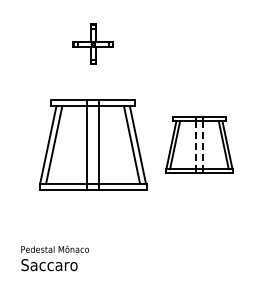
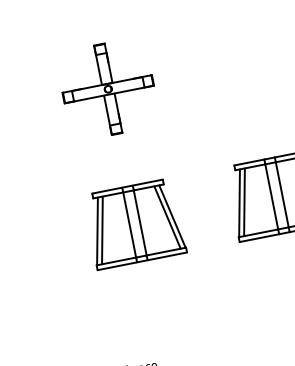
part: (93, 44) -> (108, 89), size x1.67
part: (93, 144) -> (135, 223), size x0.62
line: (195, 145) -> (271, 197), dashed -> solid
line: (203, 145) -> (282, 195), dashed -> solid

